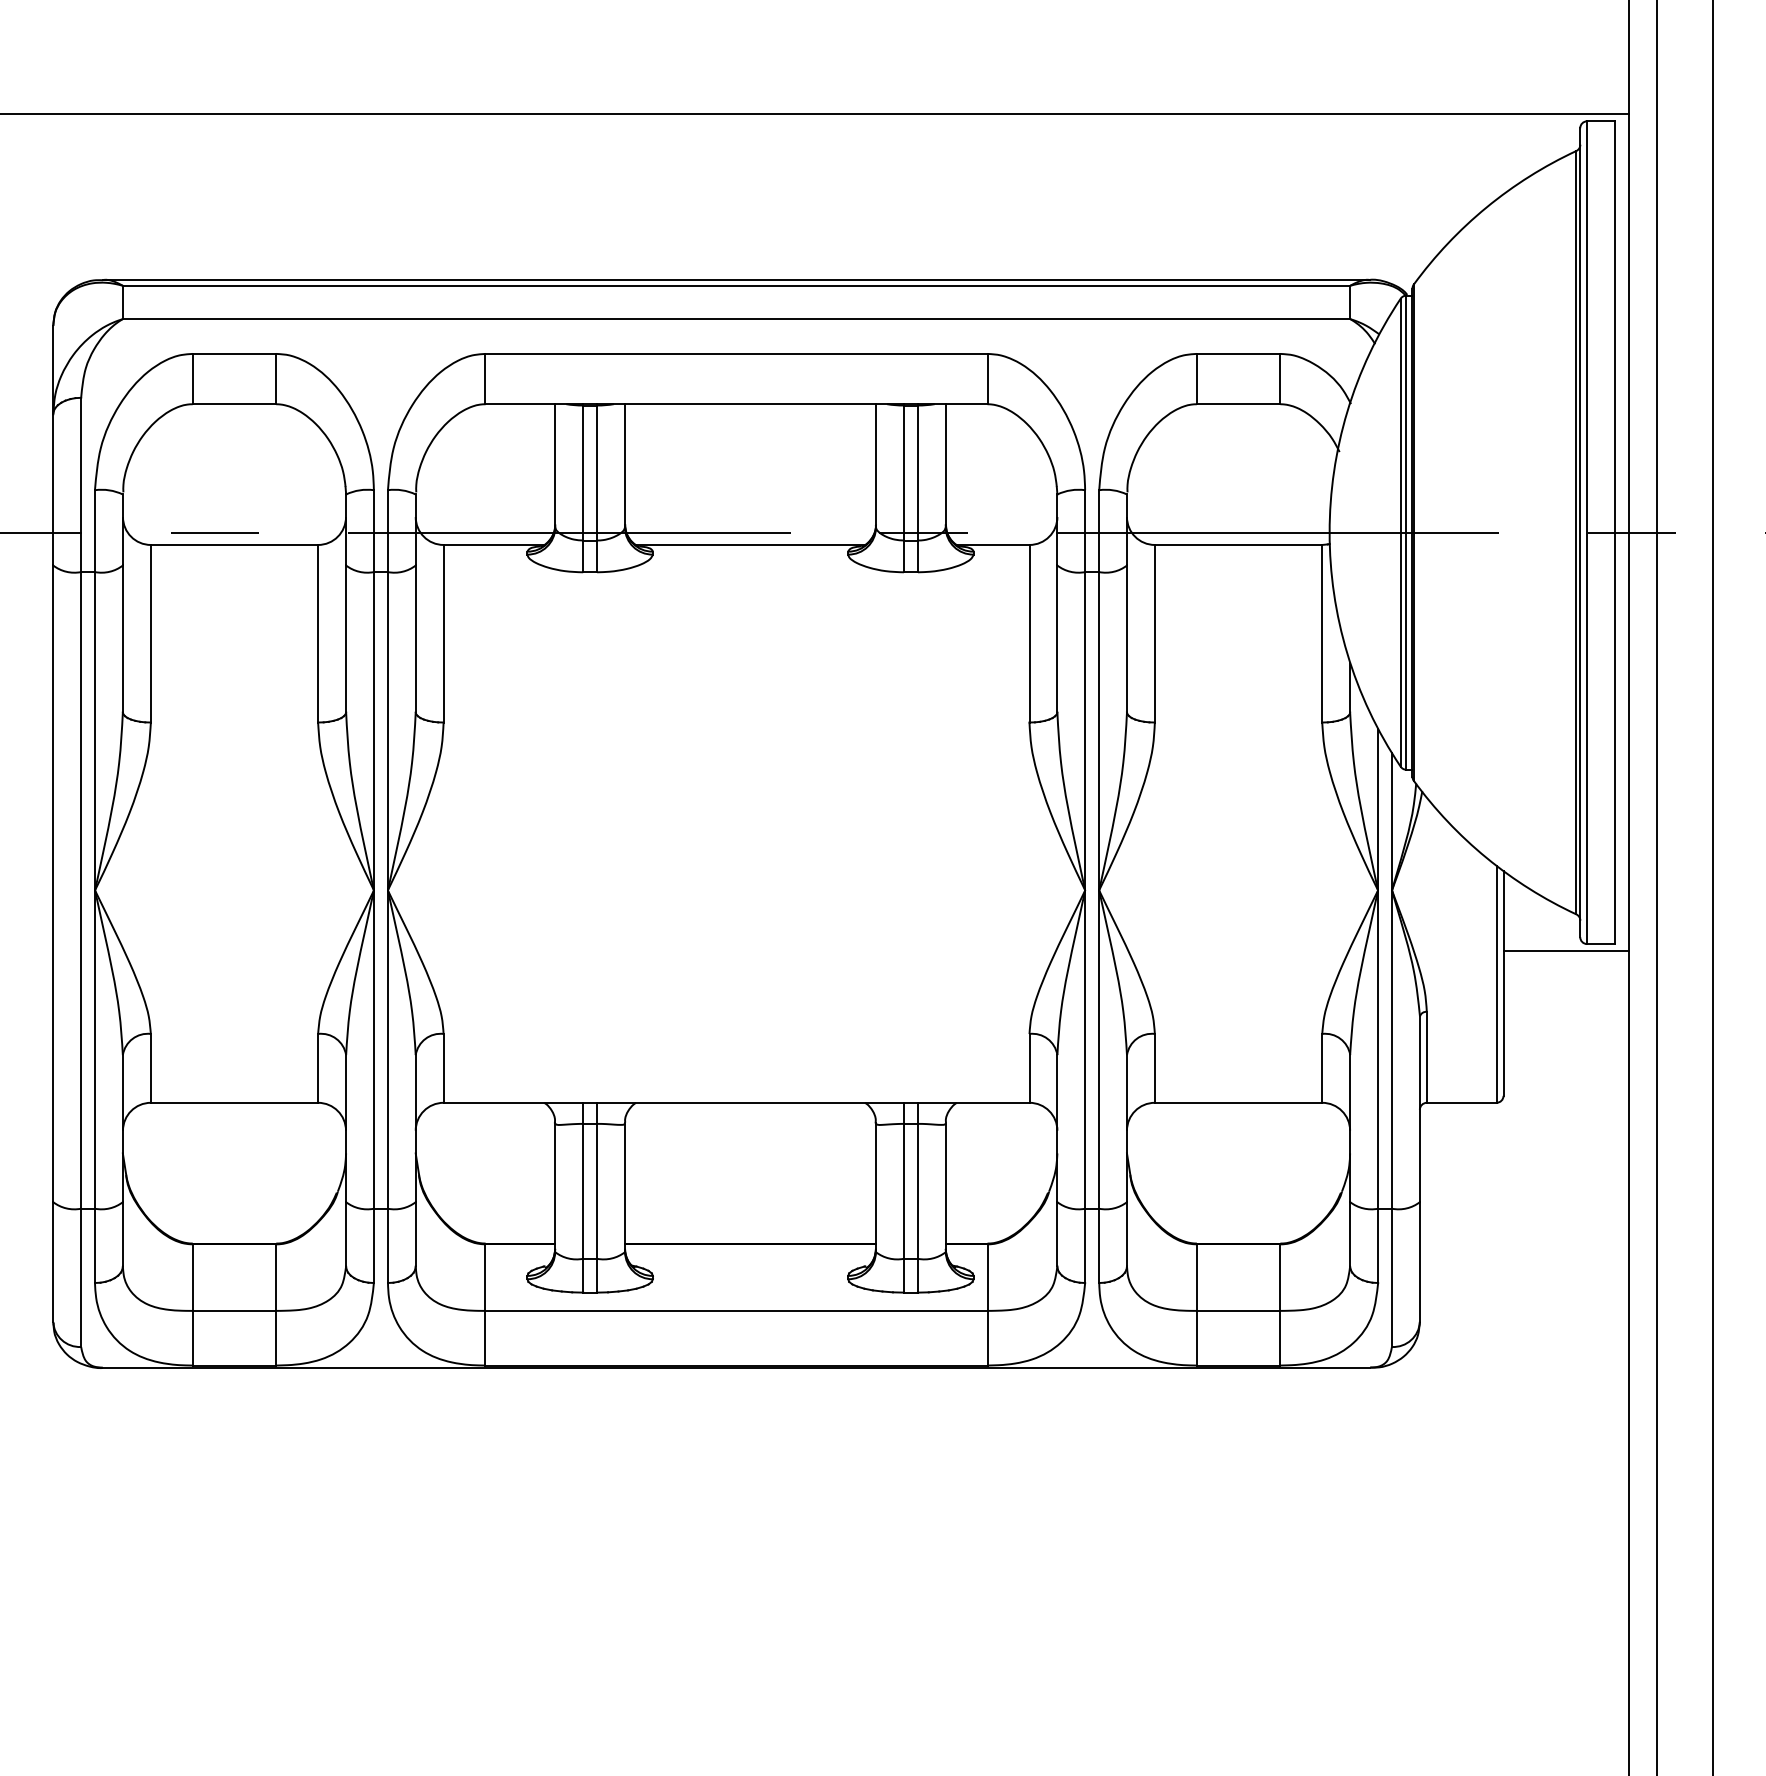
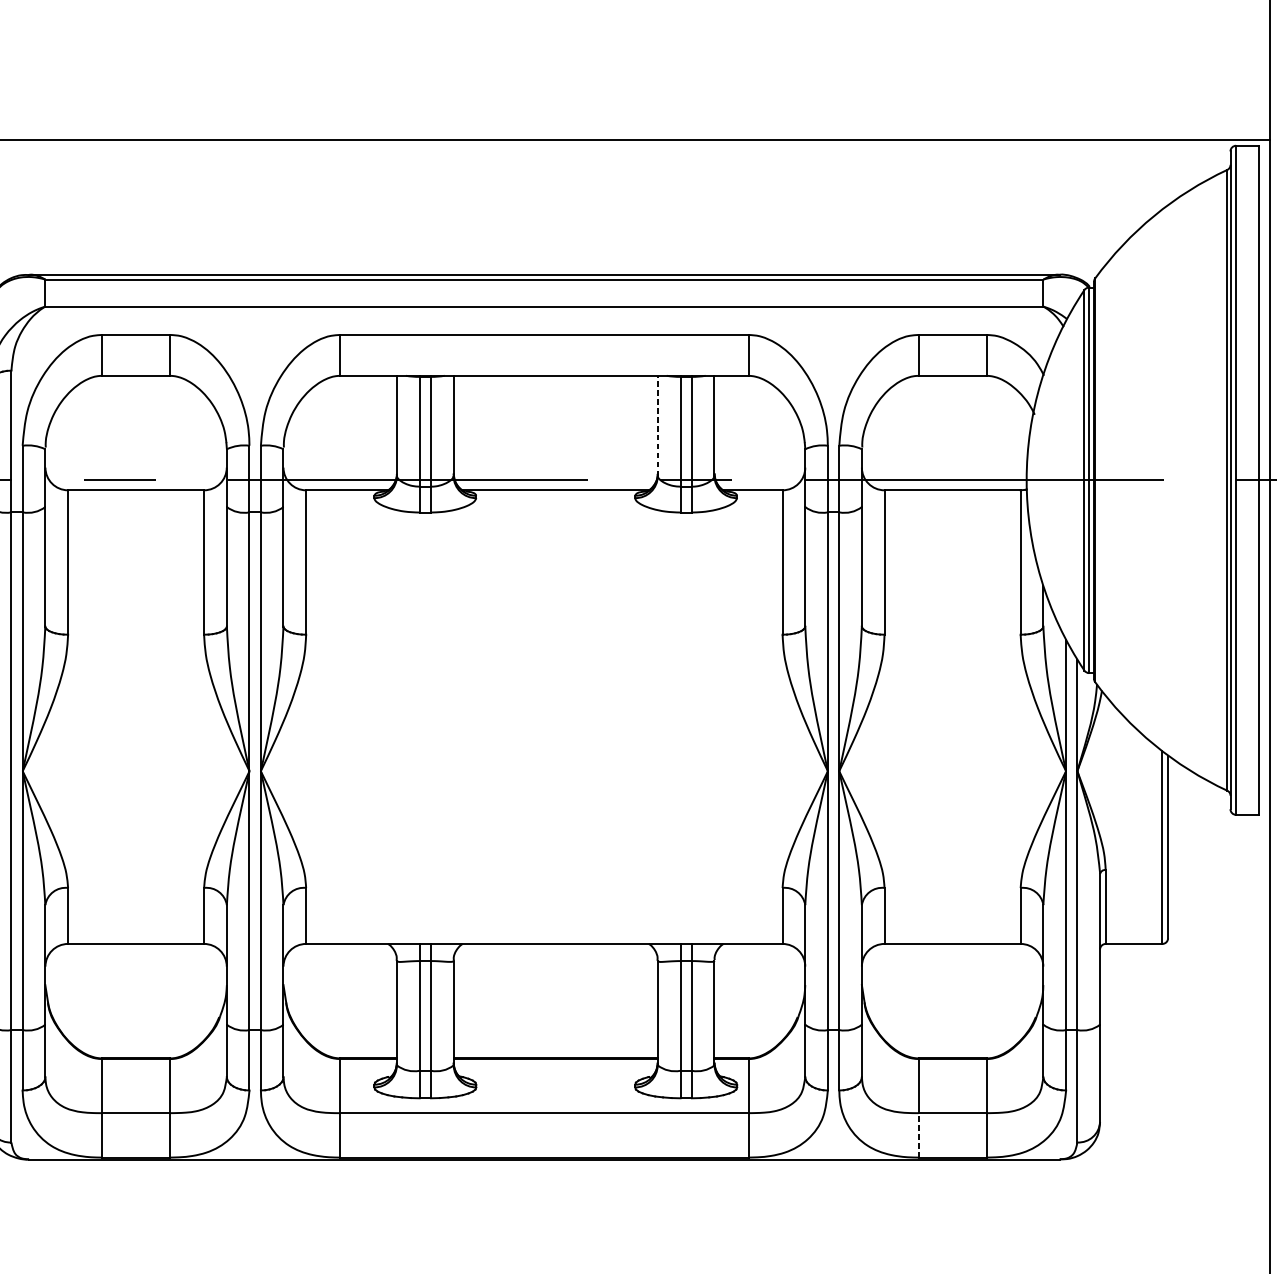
line: (875, 465) -> (657, 425), solid -> dashed
line: (1566, 951) -> (1219, 820), removed
line: (1196, 1337) -> (918, 1134), solid -> dashed

